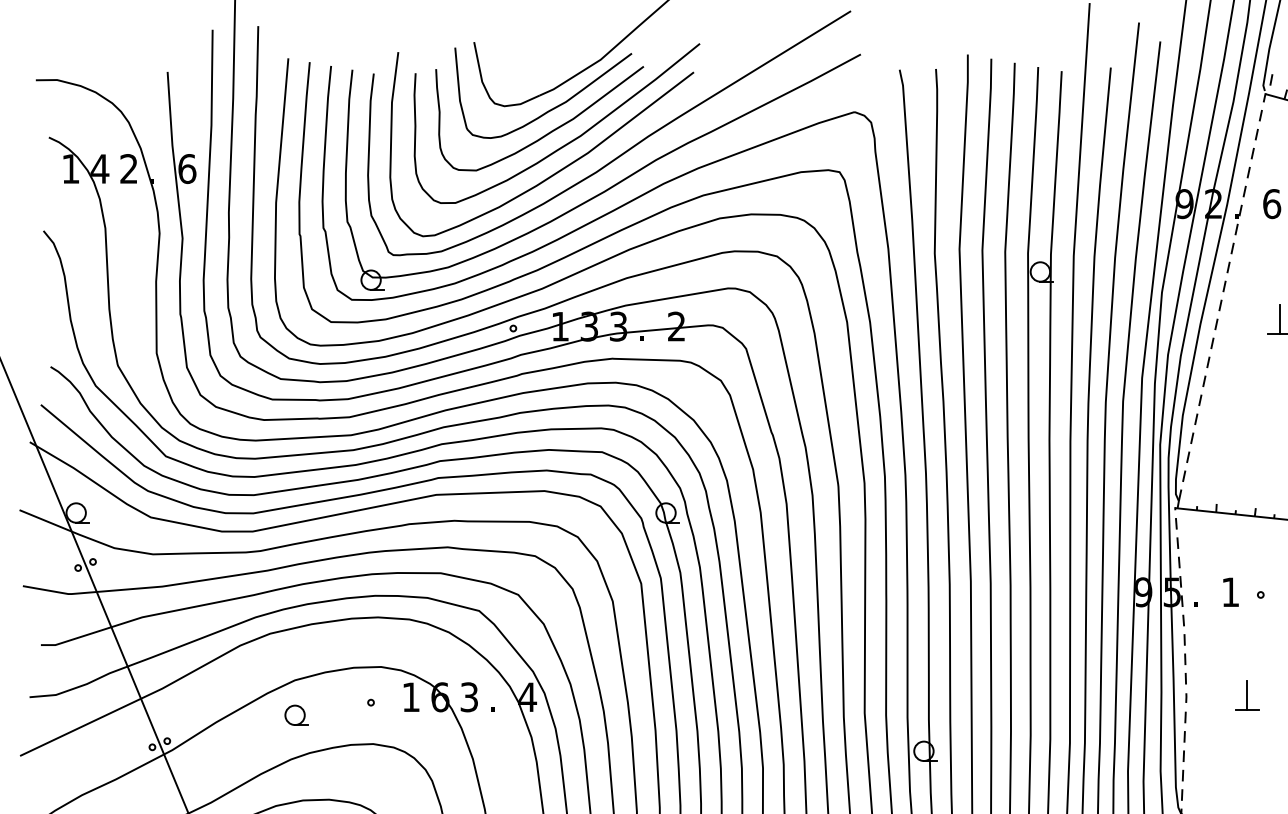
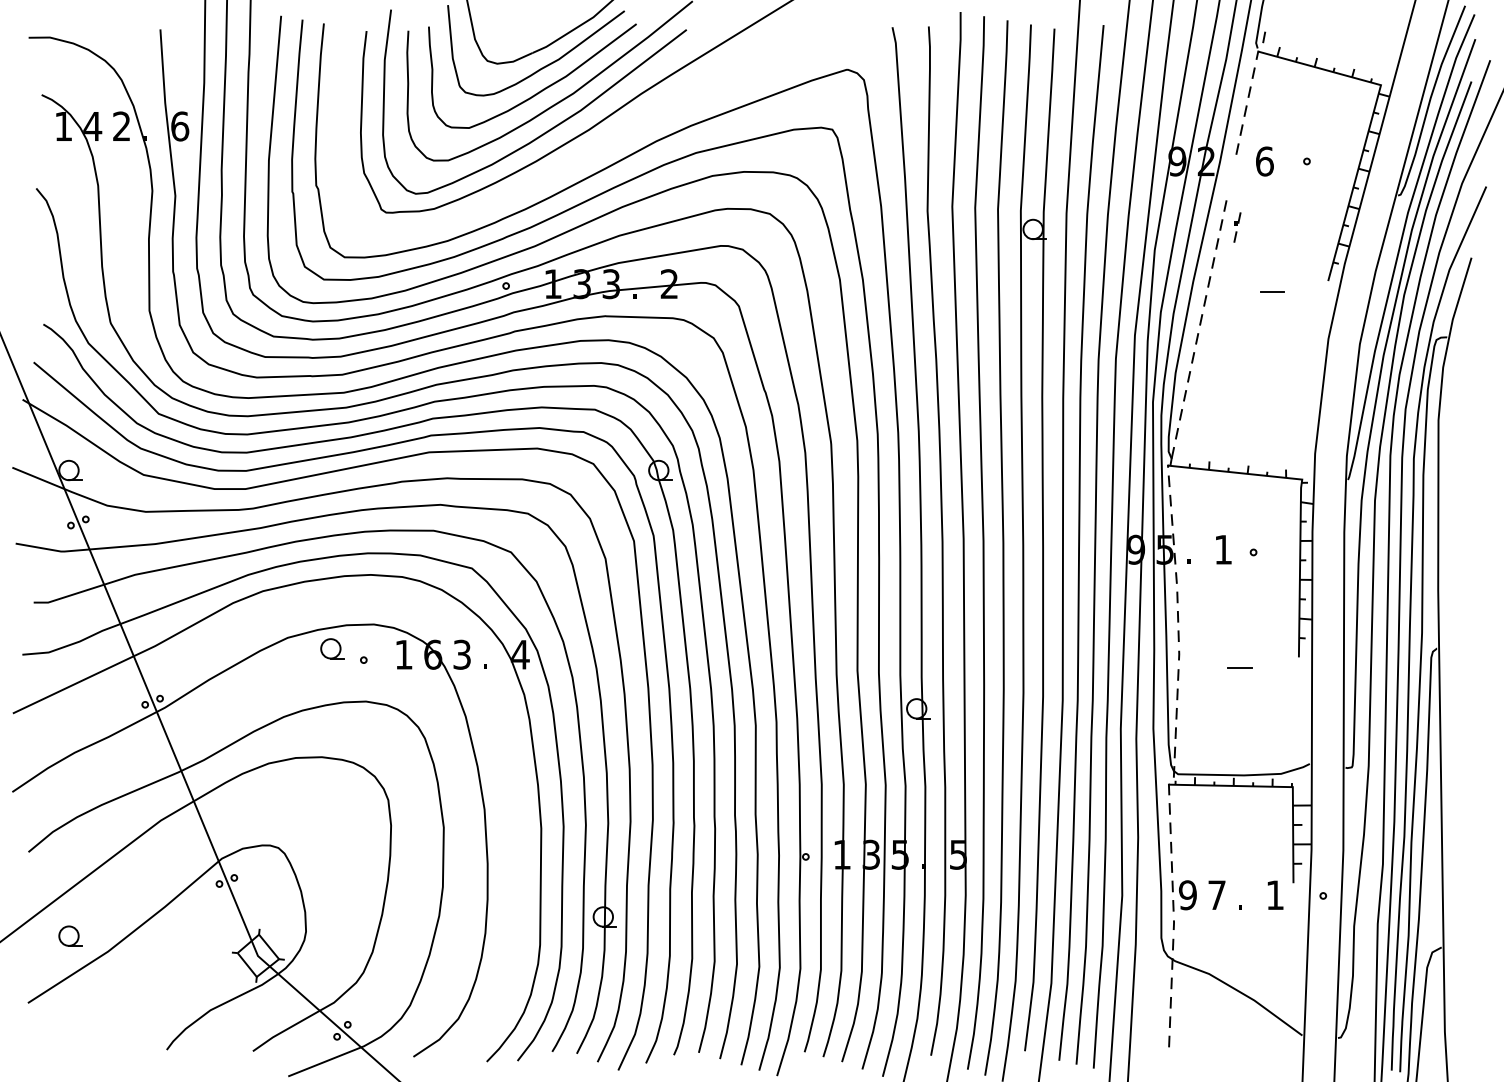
part: (609, 187) -> (602, 144), removed
part: (1238, 220) -> (1237, 227), moved
line: (1279, 319) -> (1272, 276), removed
line: (1246, 695) -> (1239, 652), removed
part: (296, 715) -> (332, 648), moved

